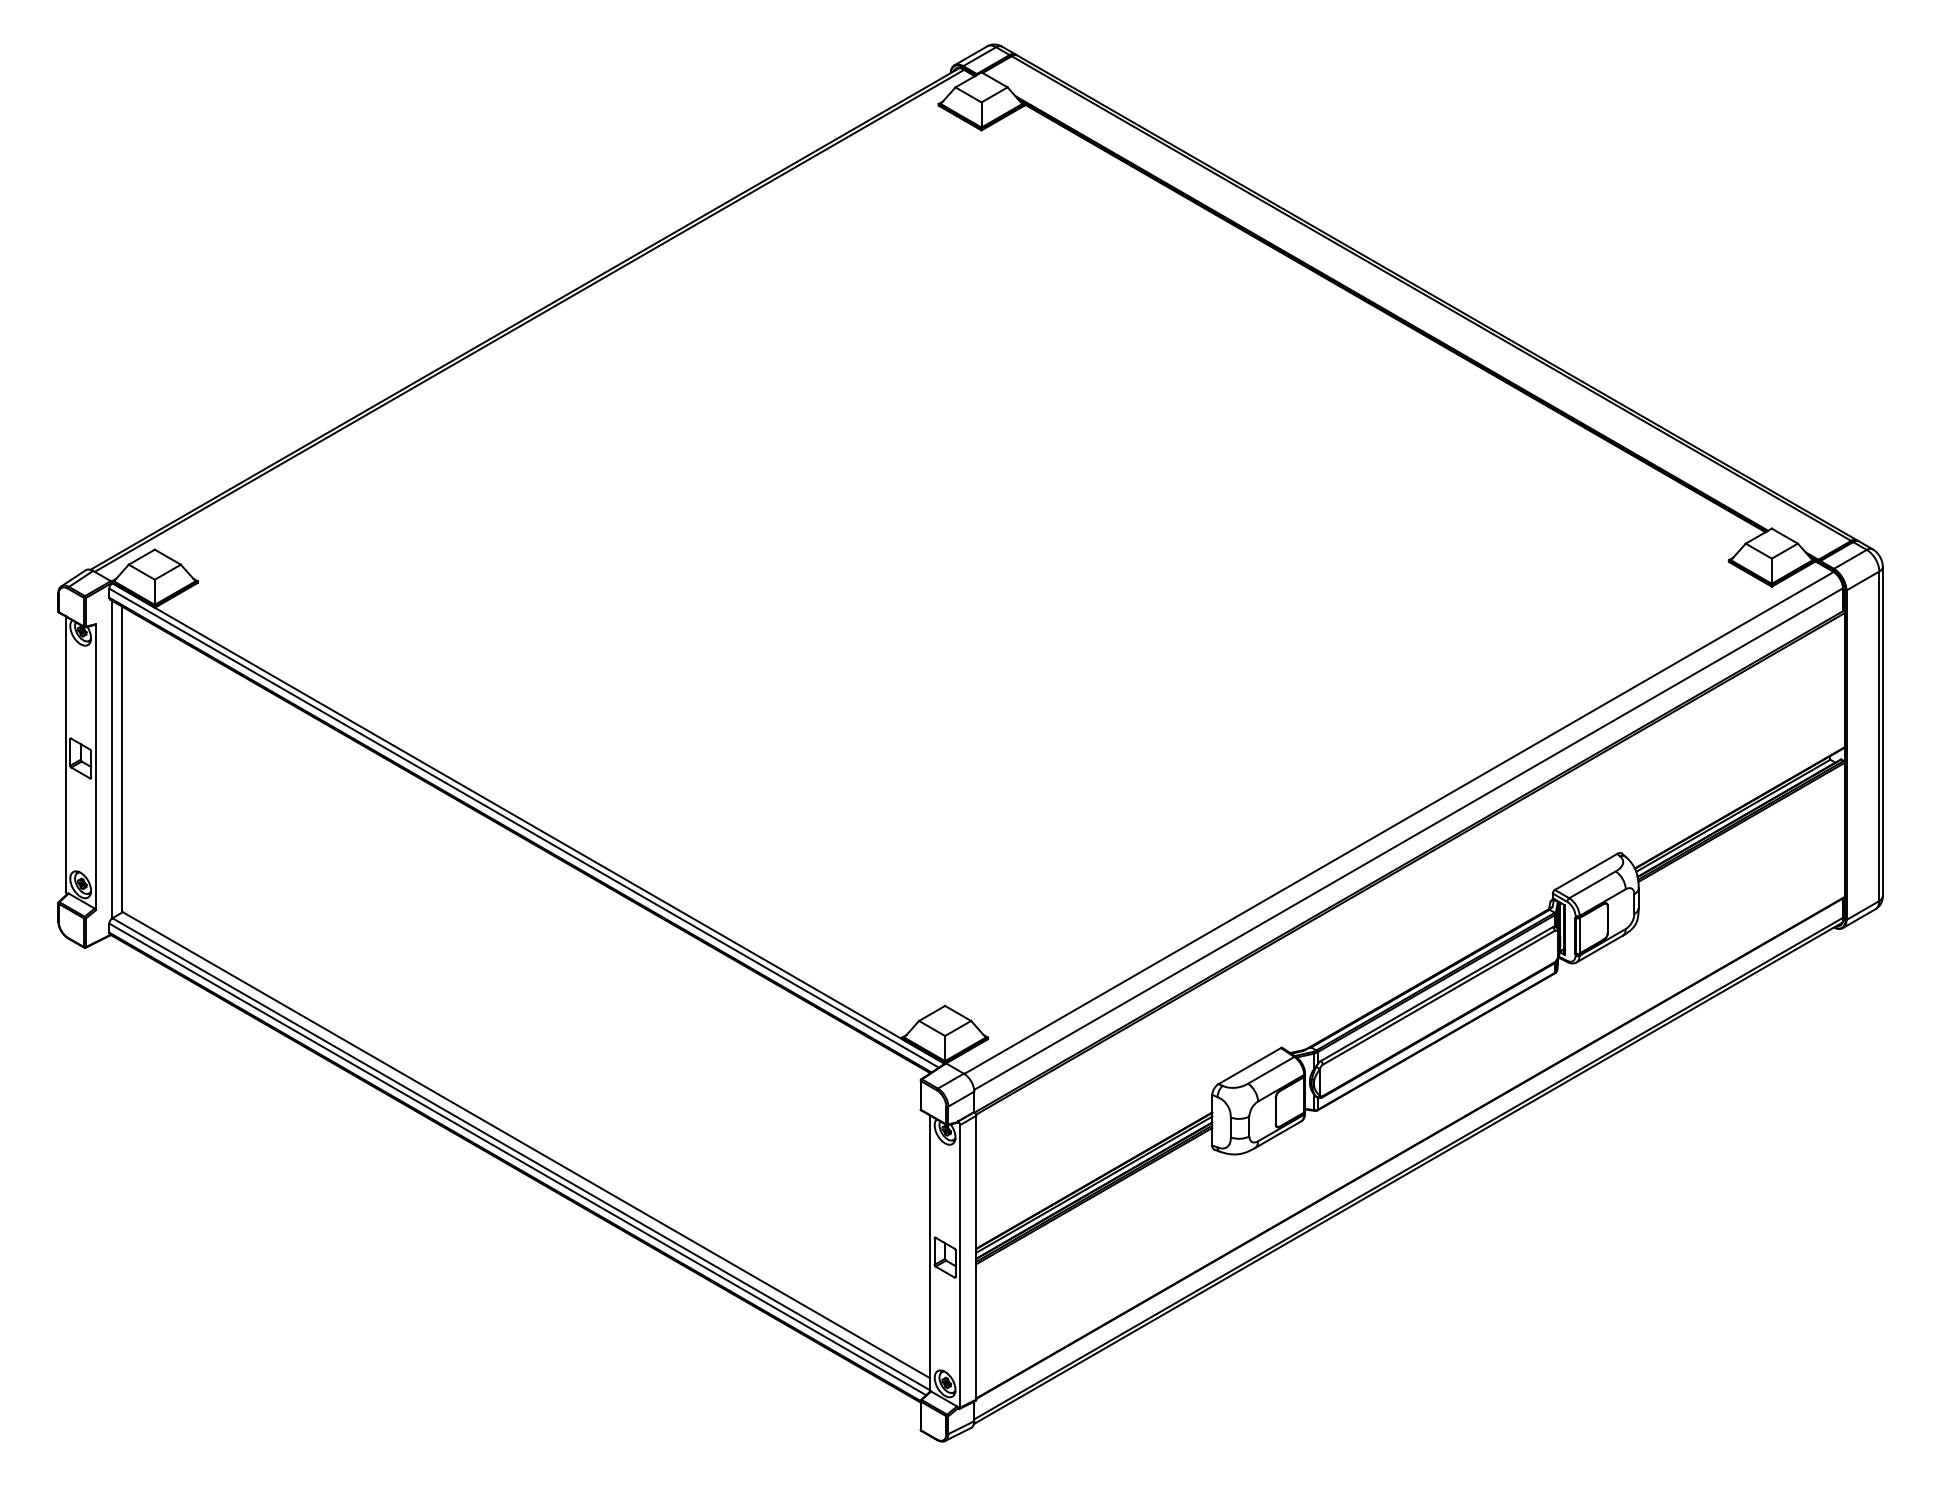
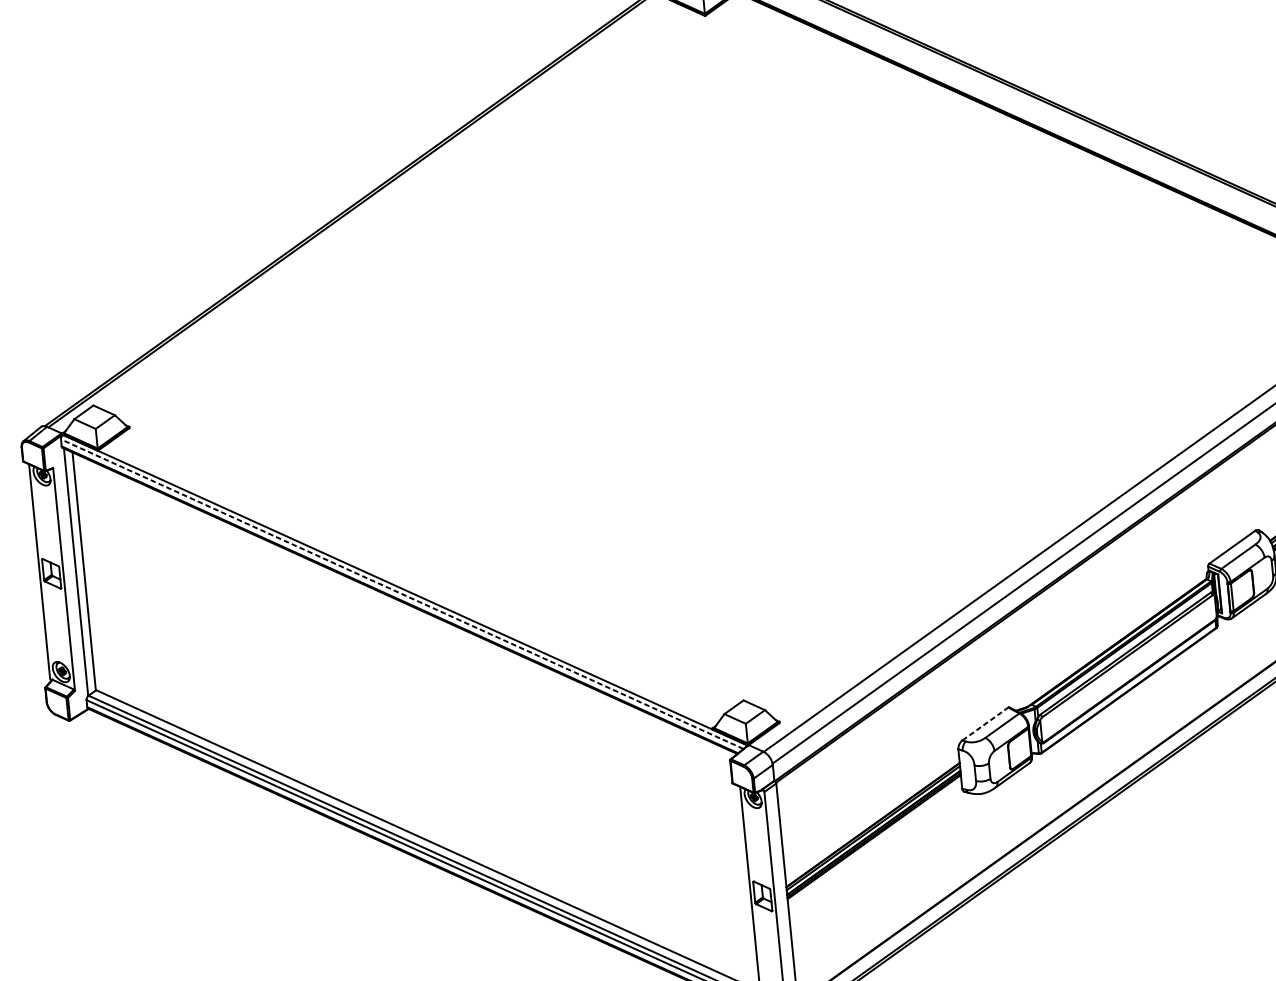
line: (524, 828) -> (402, 594), solid -> dashed
line: (1250, 1065) -> (985, 723), solid -> dashed

